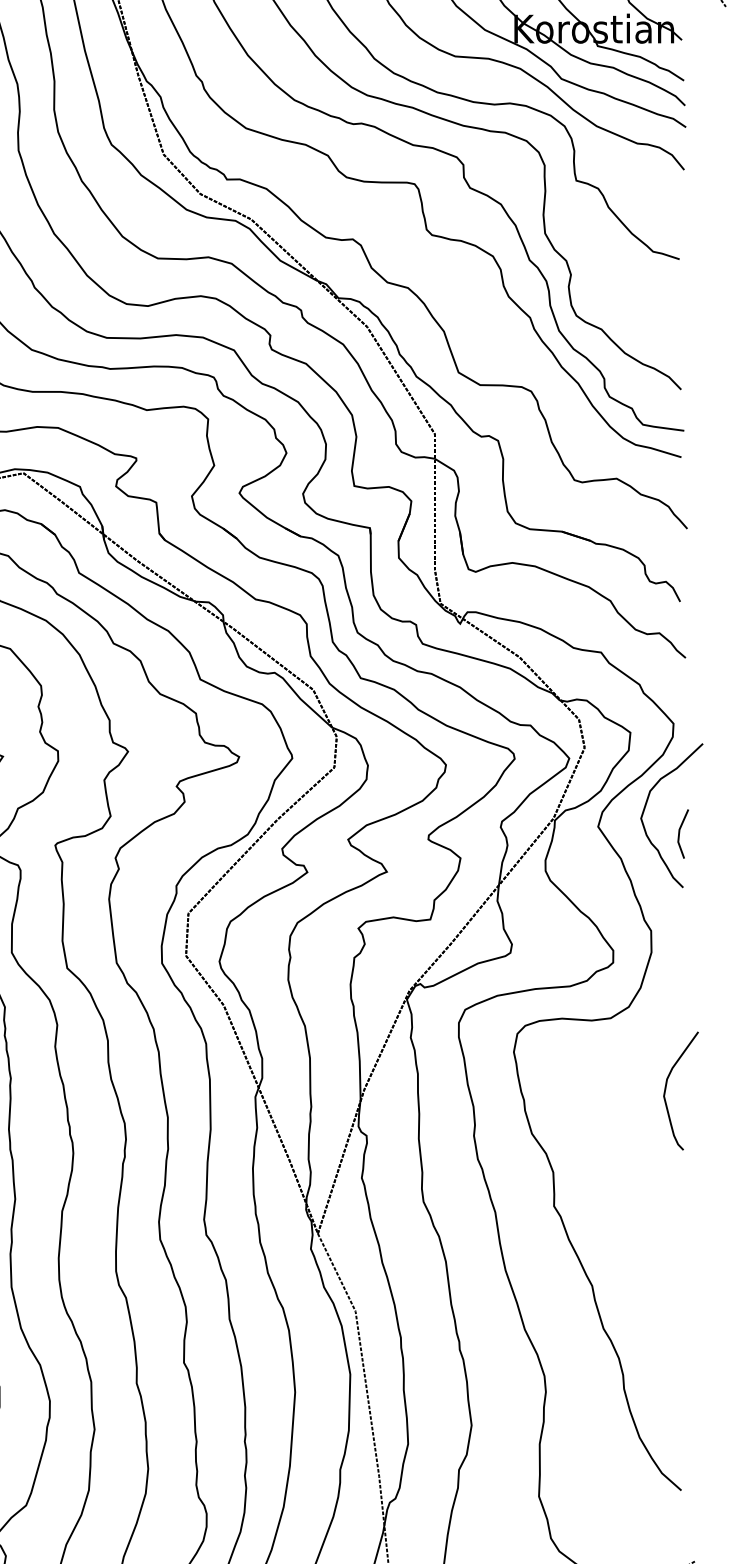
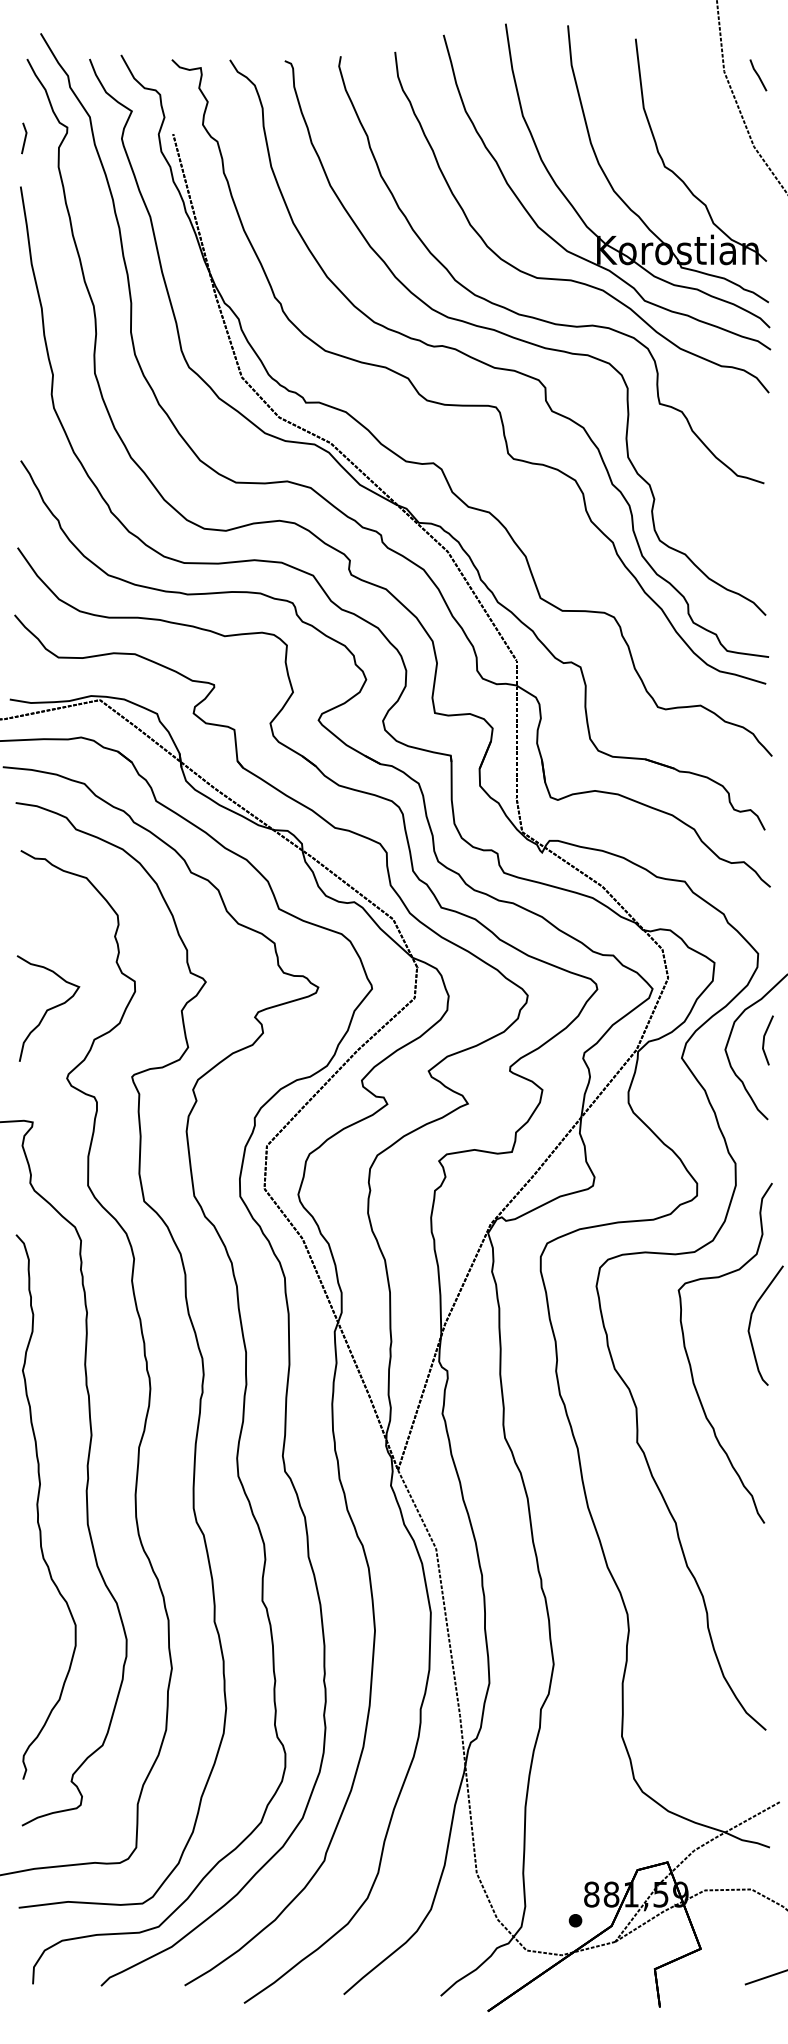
line: (679, 834) -> (764, 1040), moved
curve: (606, 1127) -> (690, 1362), added

